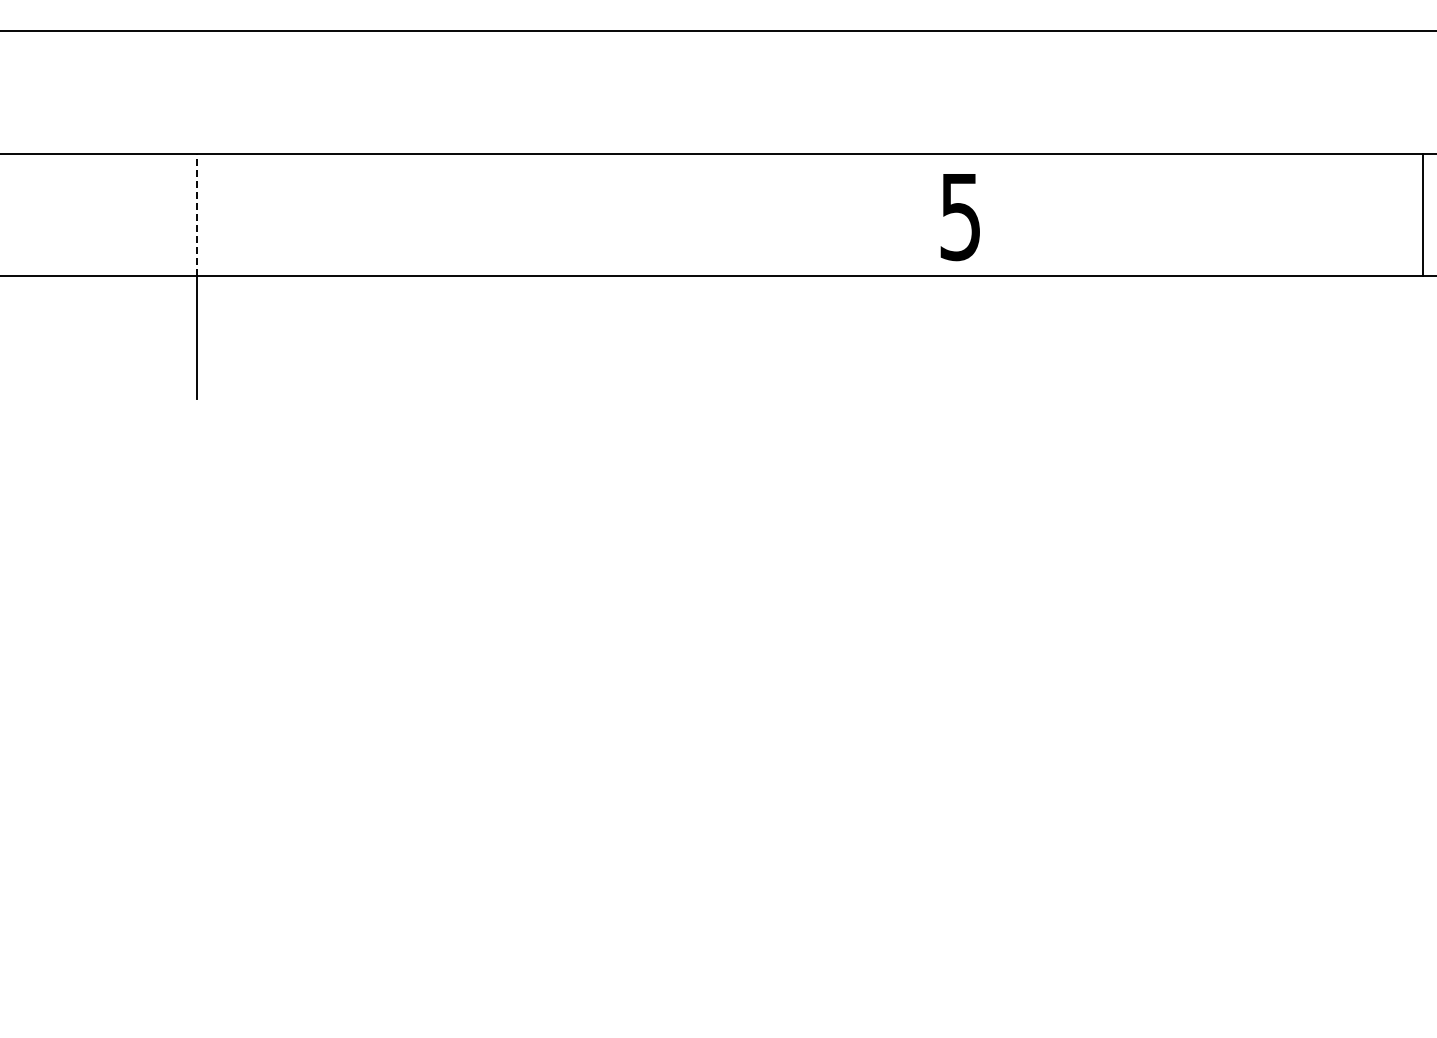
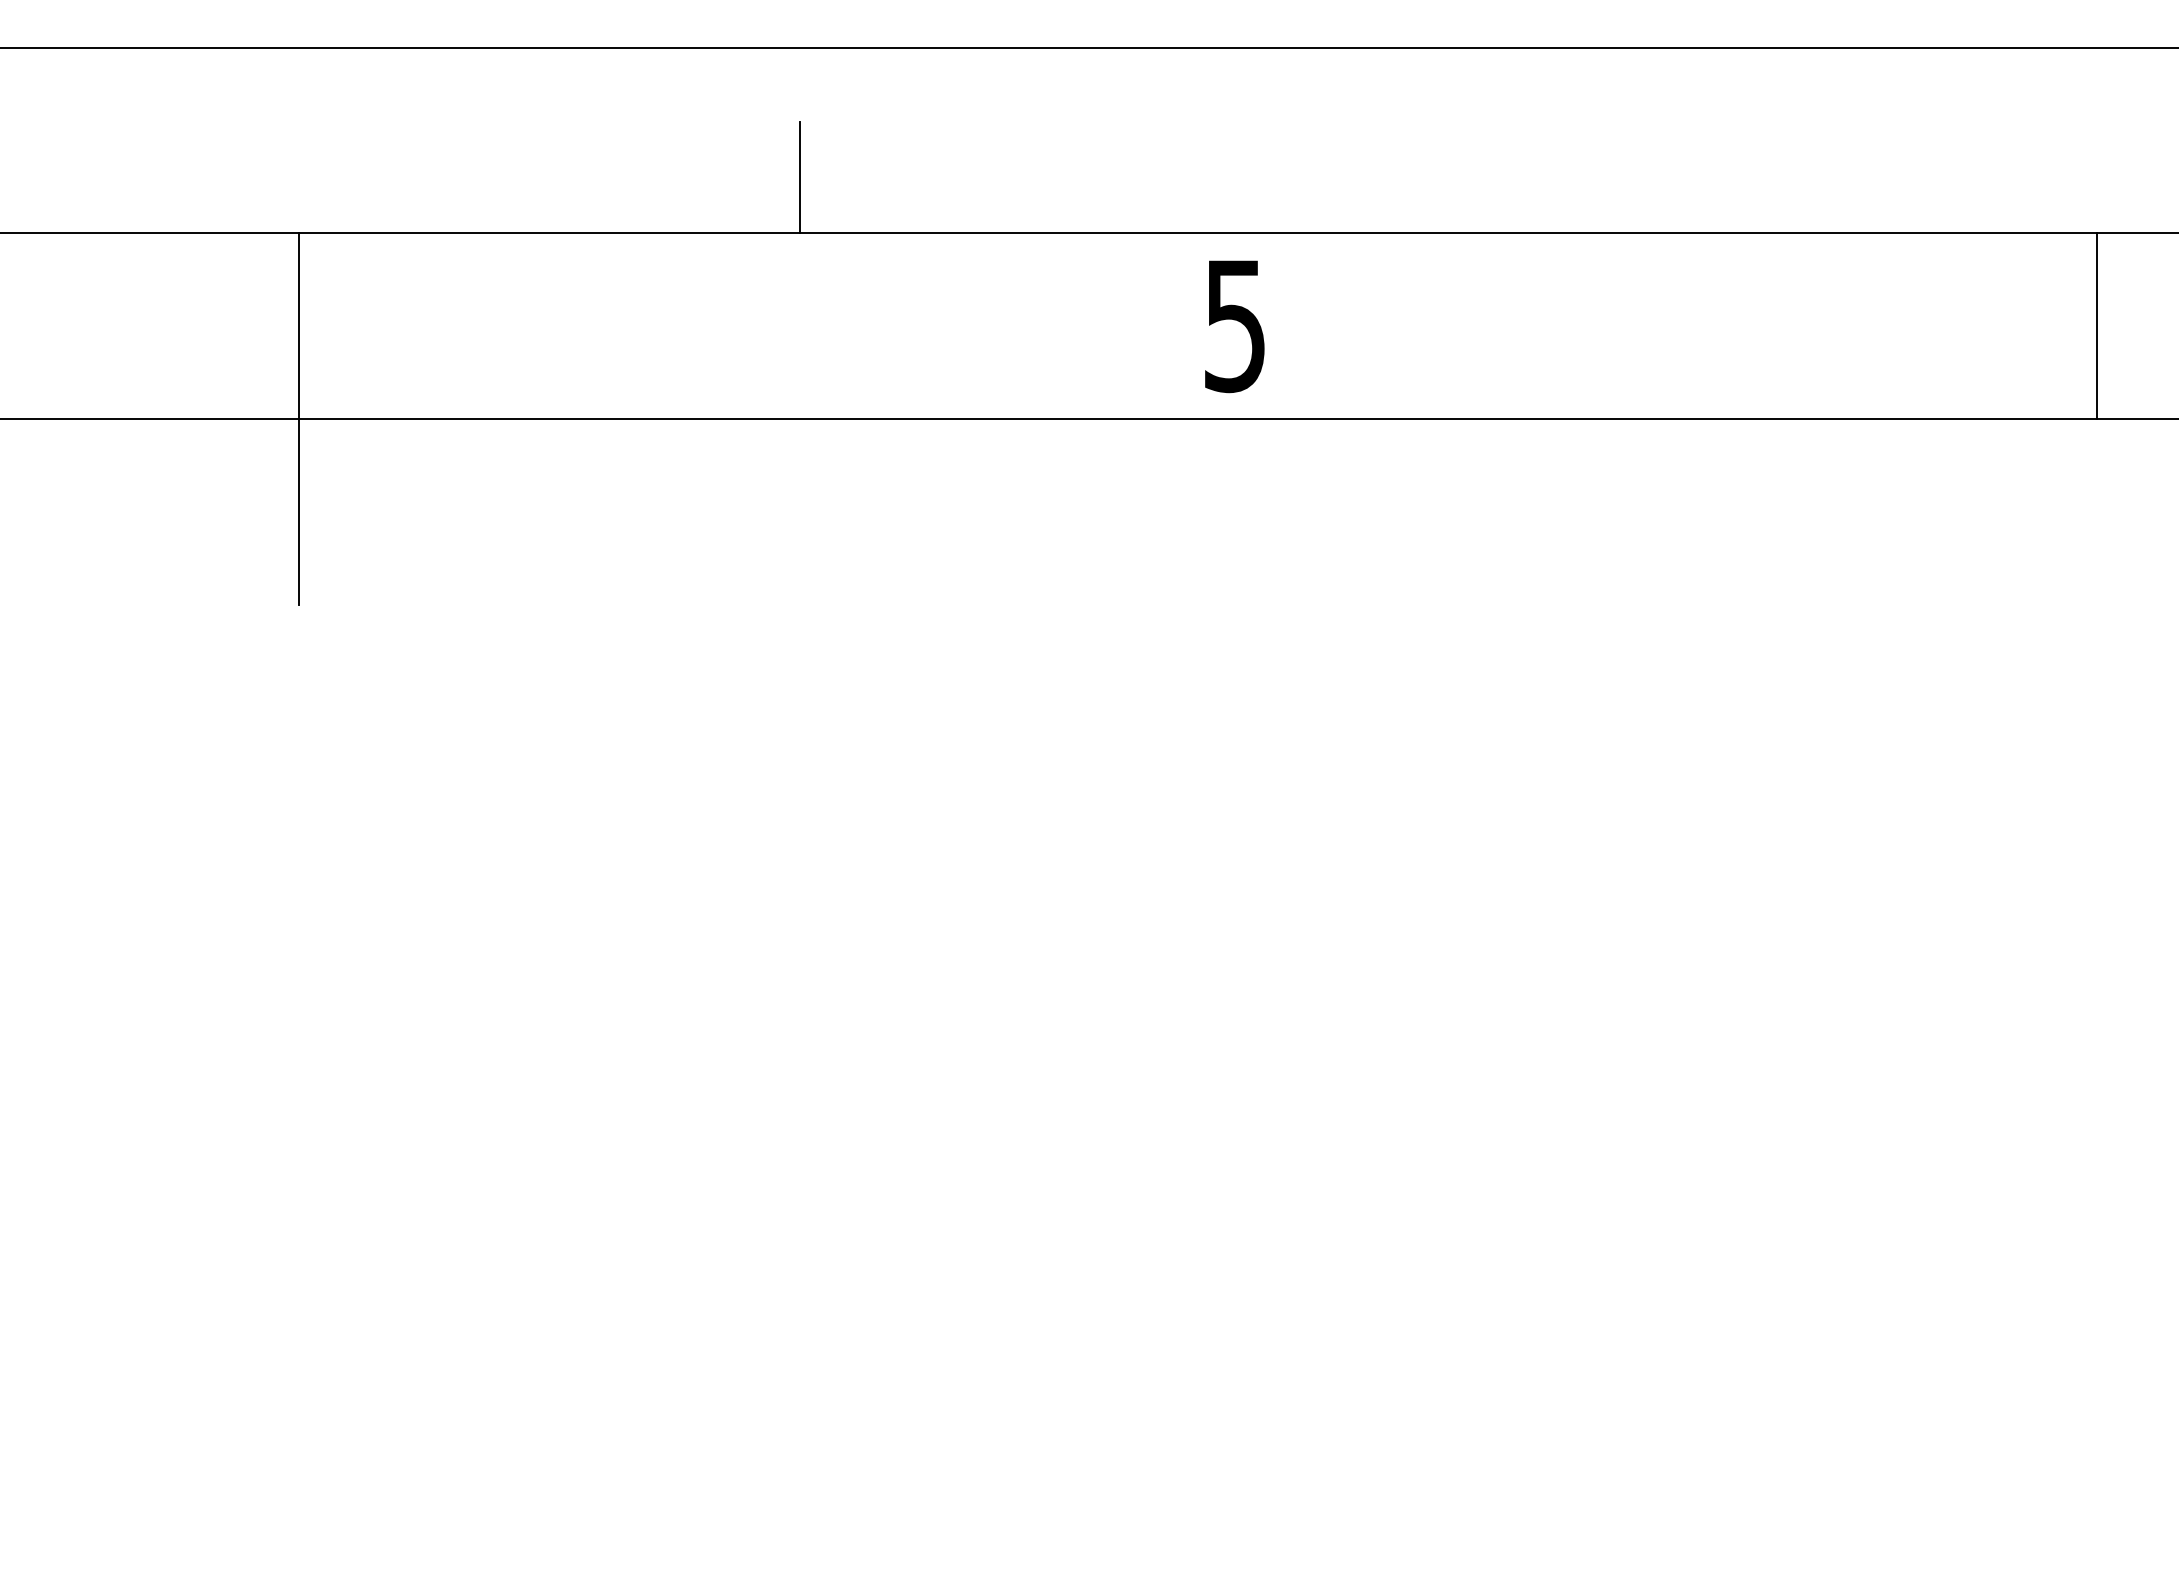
line: (527, 116) -> (799, 176), added
line: (196, 214) -> (297, 325), dashed -> solid
line: (1422, 214) -> (2096, 325), moved
text: (959, 217) -> (1233, 326), moved

